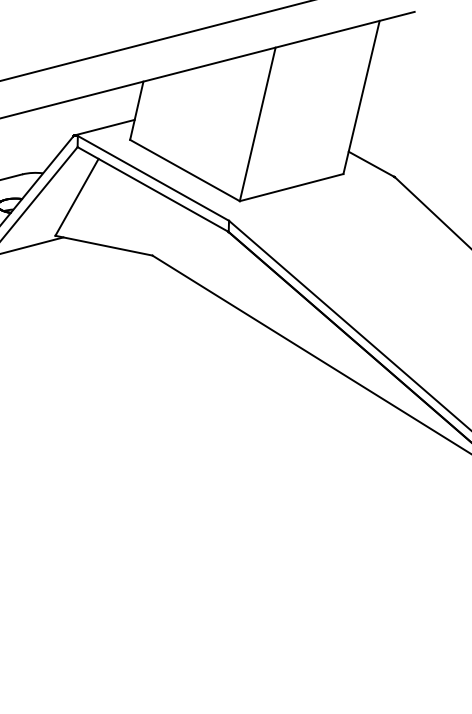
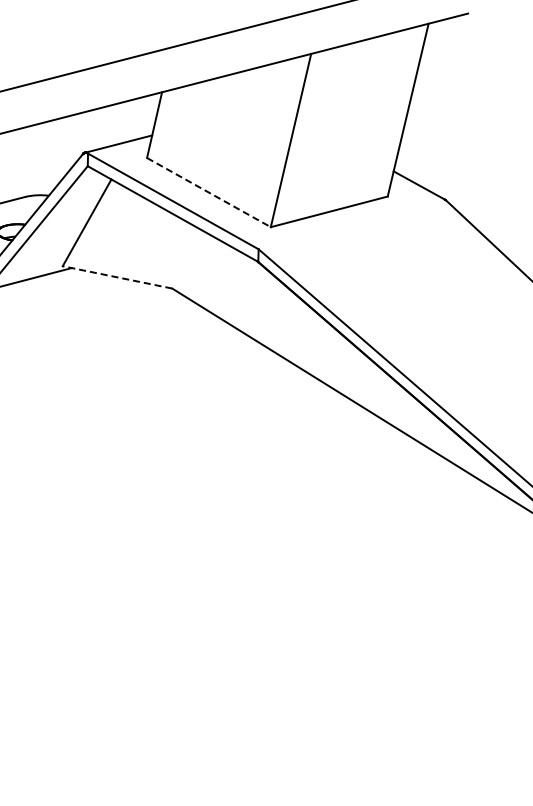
line: (184, 170) -> (208, 192), solid -> dashed
line: (103, 245) -> (117, 277), solid -> dashed

